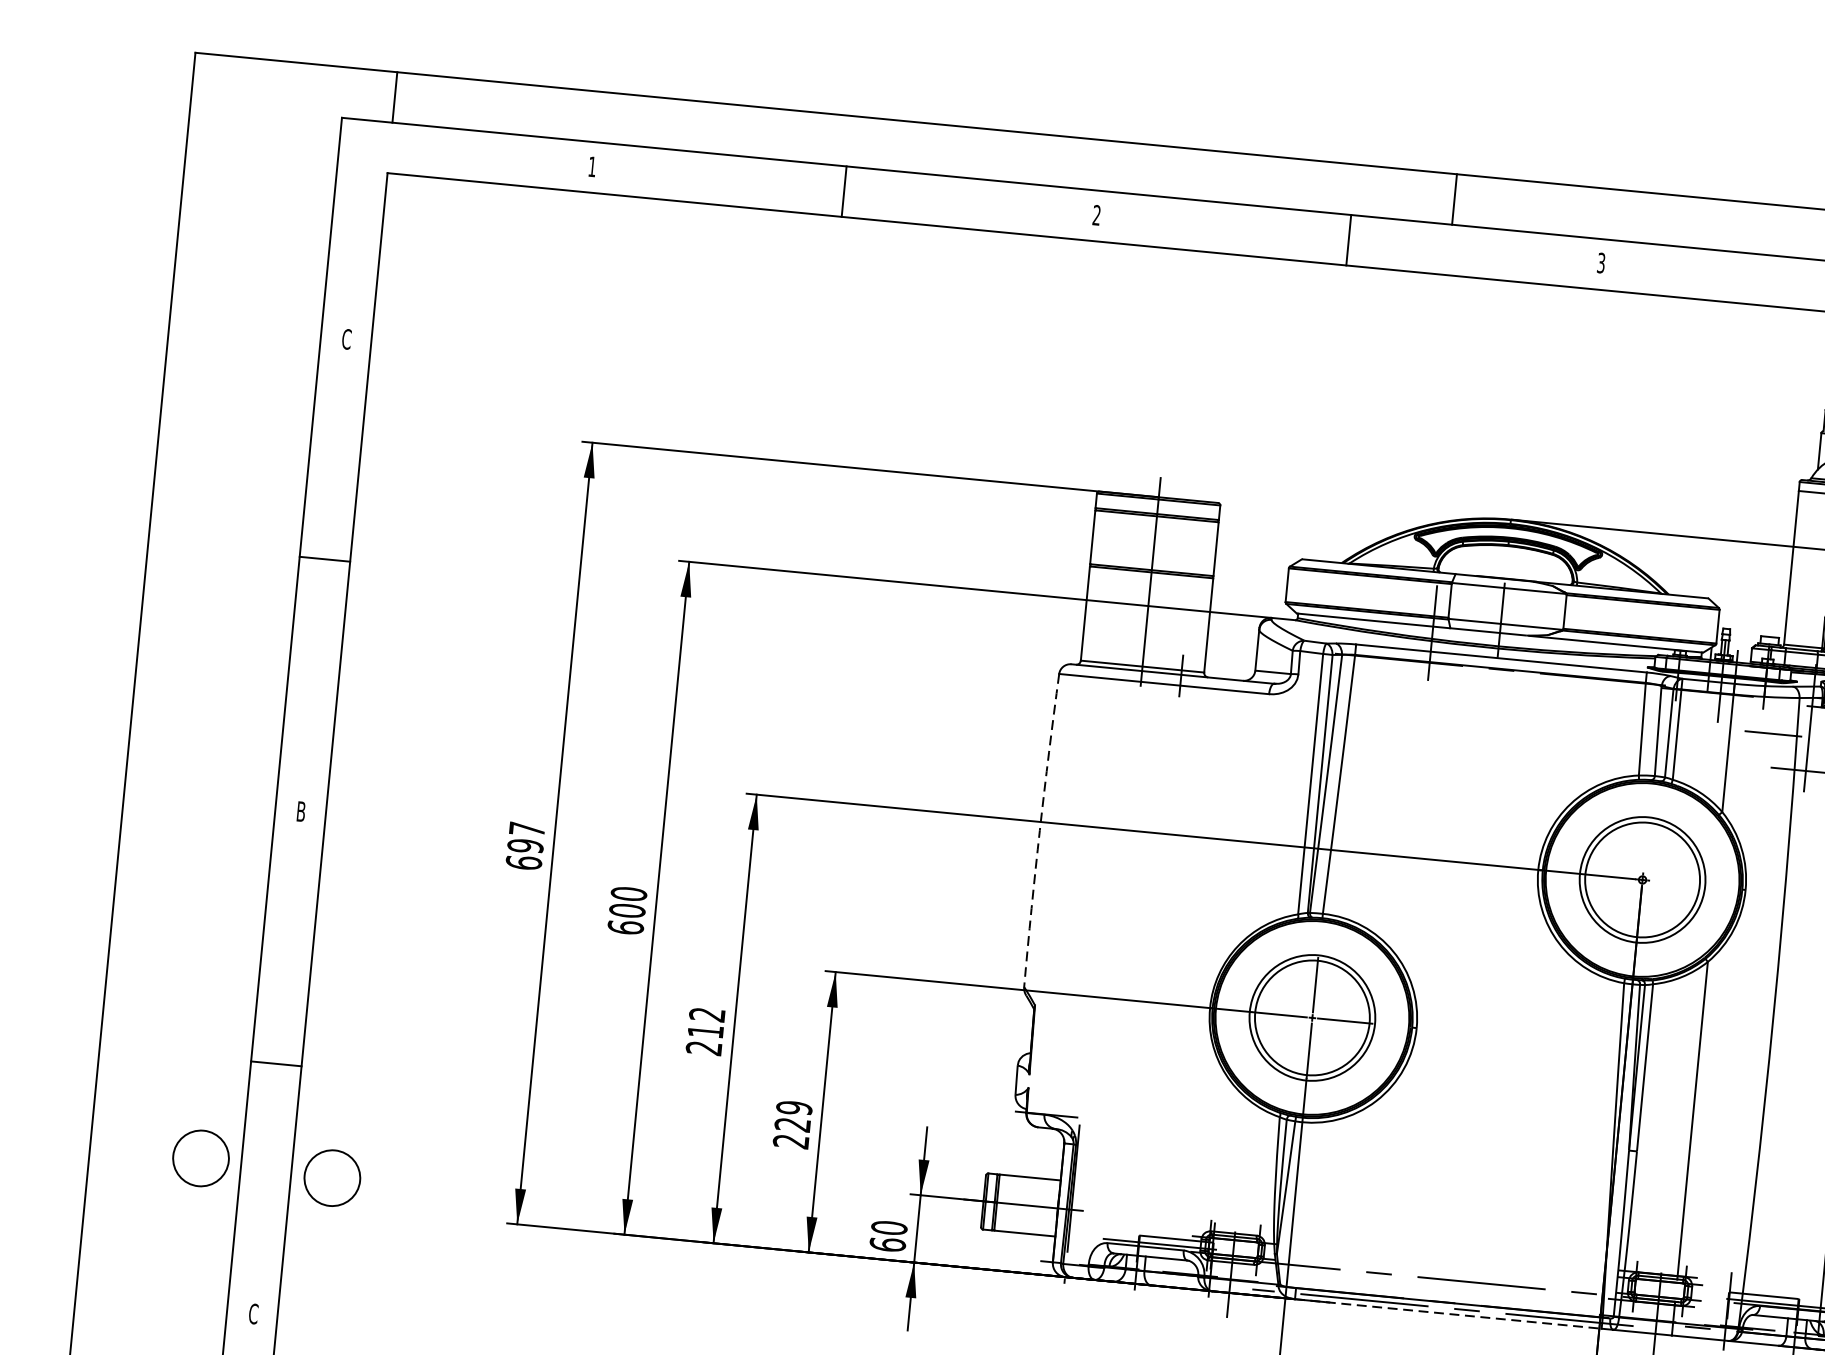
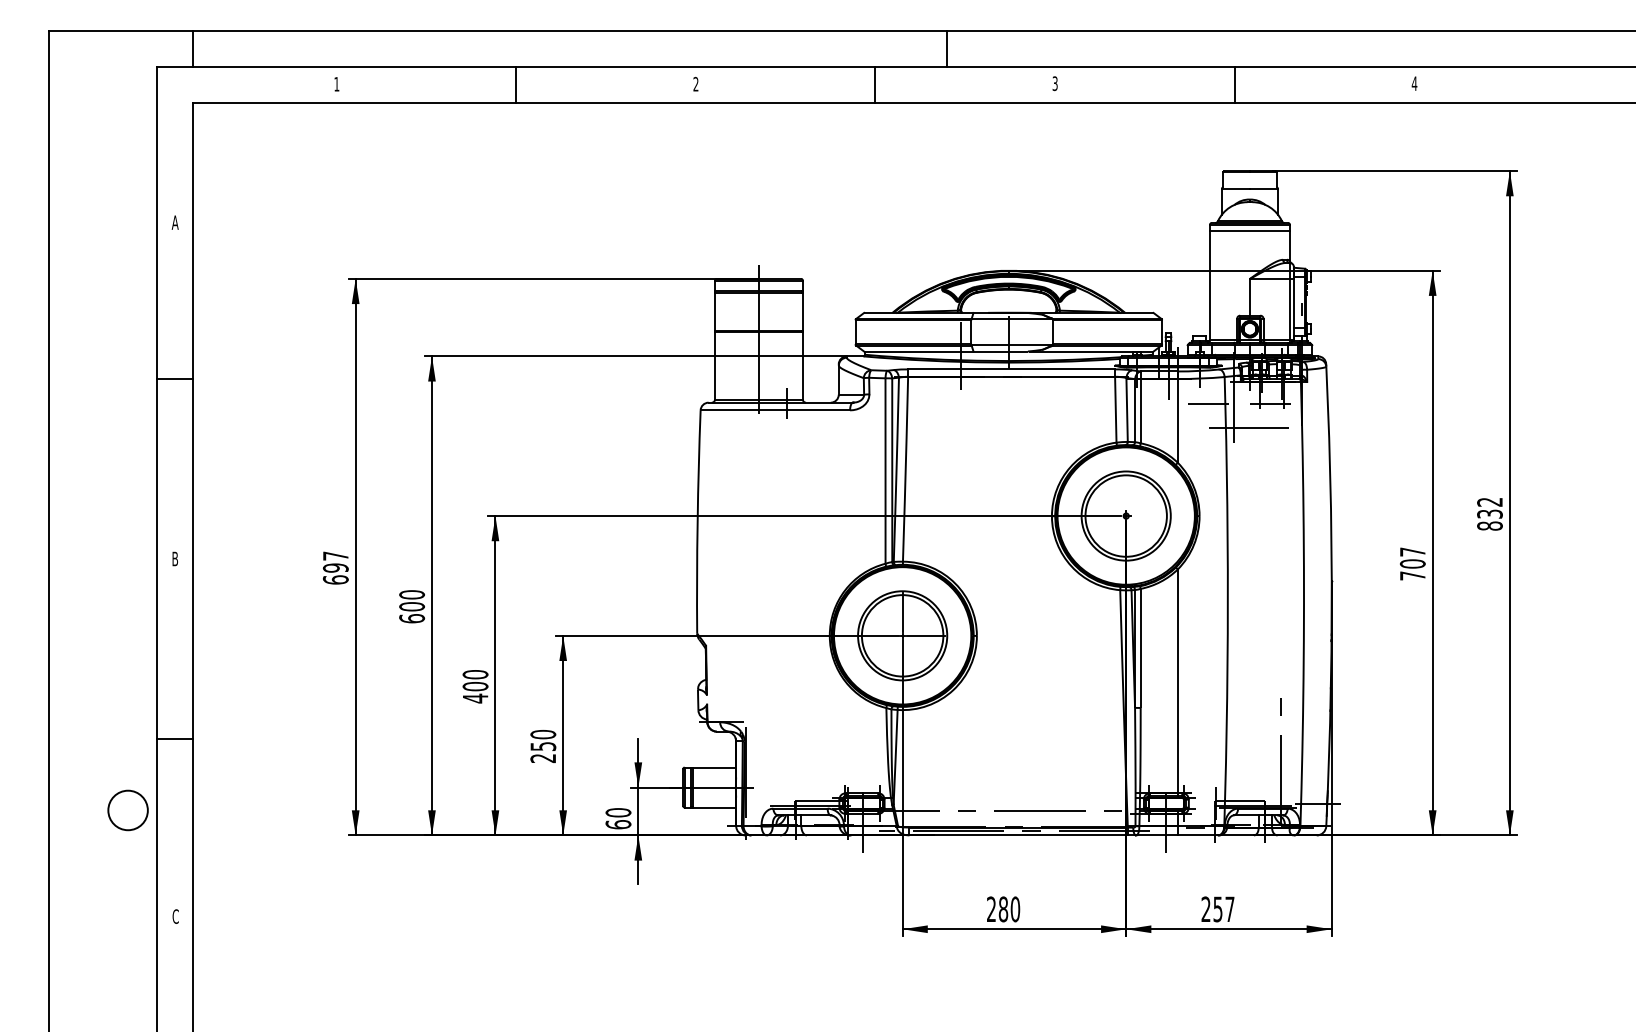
text: (345, 338) -> (174, 222), C -> A
arc: (1039, 829) -> (697, 521), dashed -> solid
text: (705, 1031) -> (475, 686), 212 -> 400
text: (793, 1116) -> (543, 740), 229 -> 250
circle: (331, 1178) -> (221, 815), removed
line: (1449, 1314) -> (1019, 835), dashed -> solid

